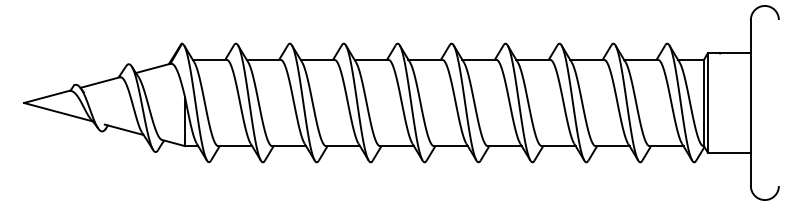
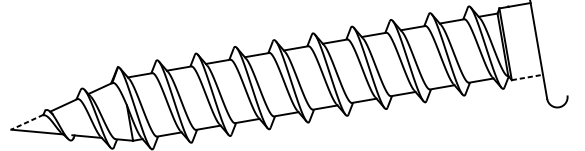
line: (46, 96) -> (26, 122), solid -> dashed
line: (729, 152) -> (527, 77), solid -> dashed

